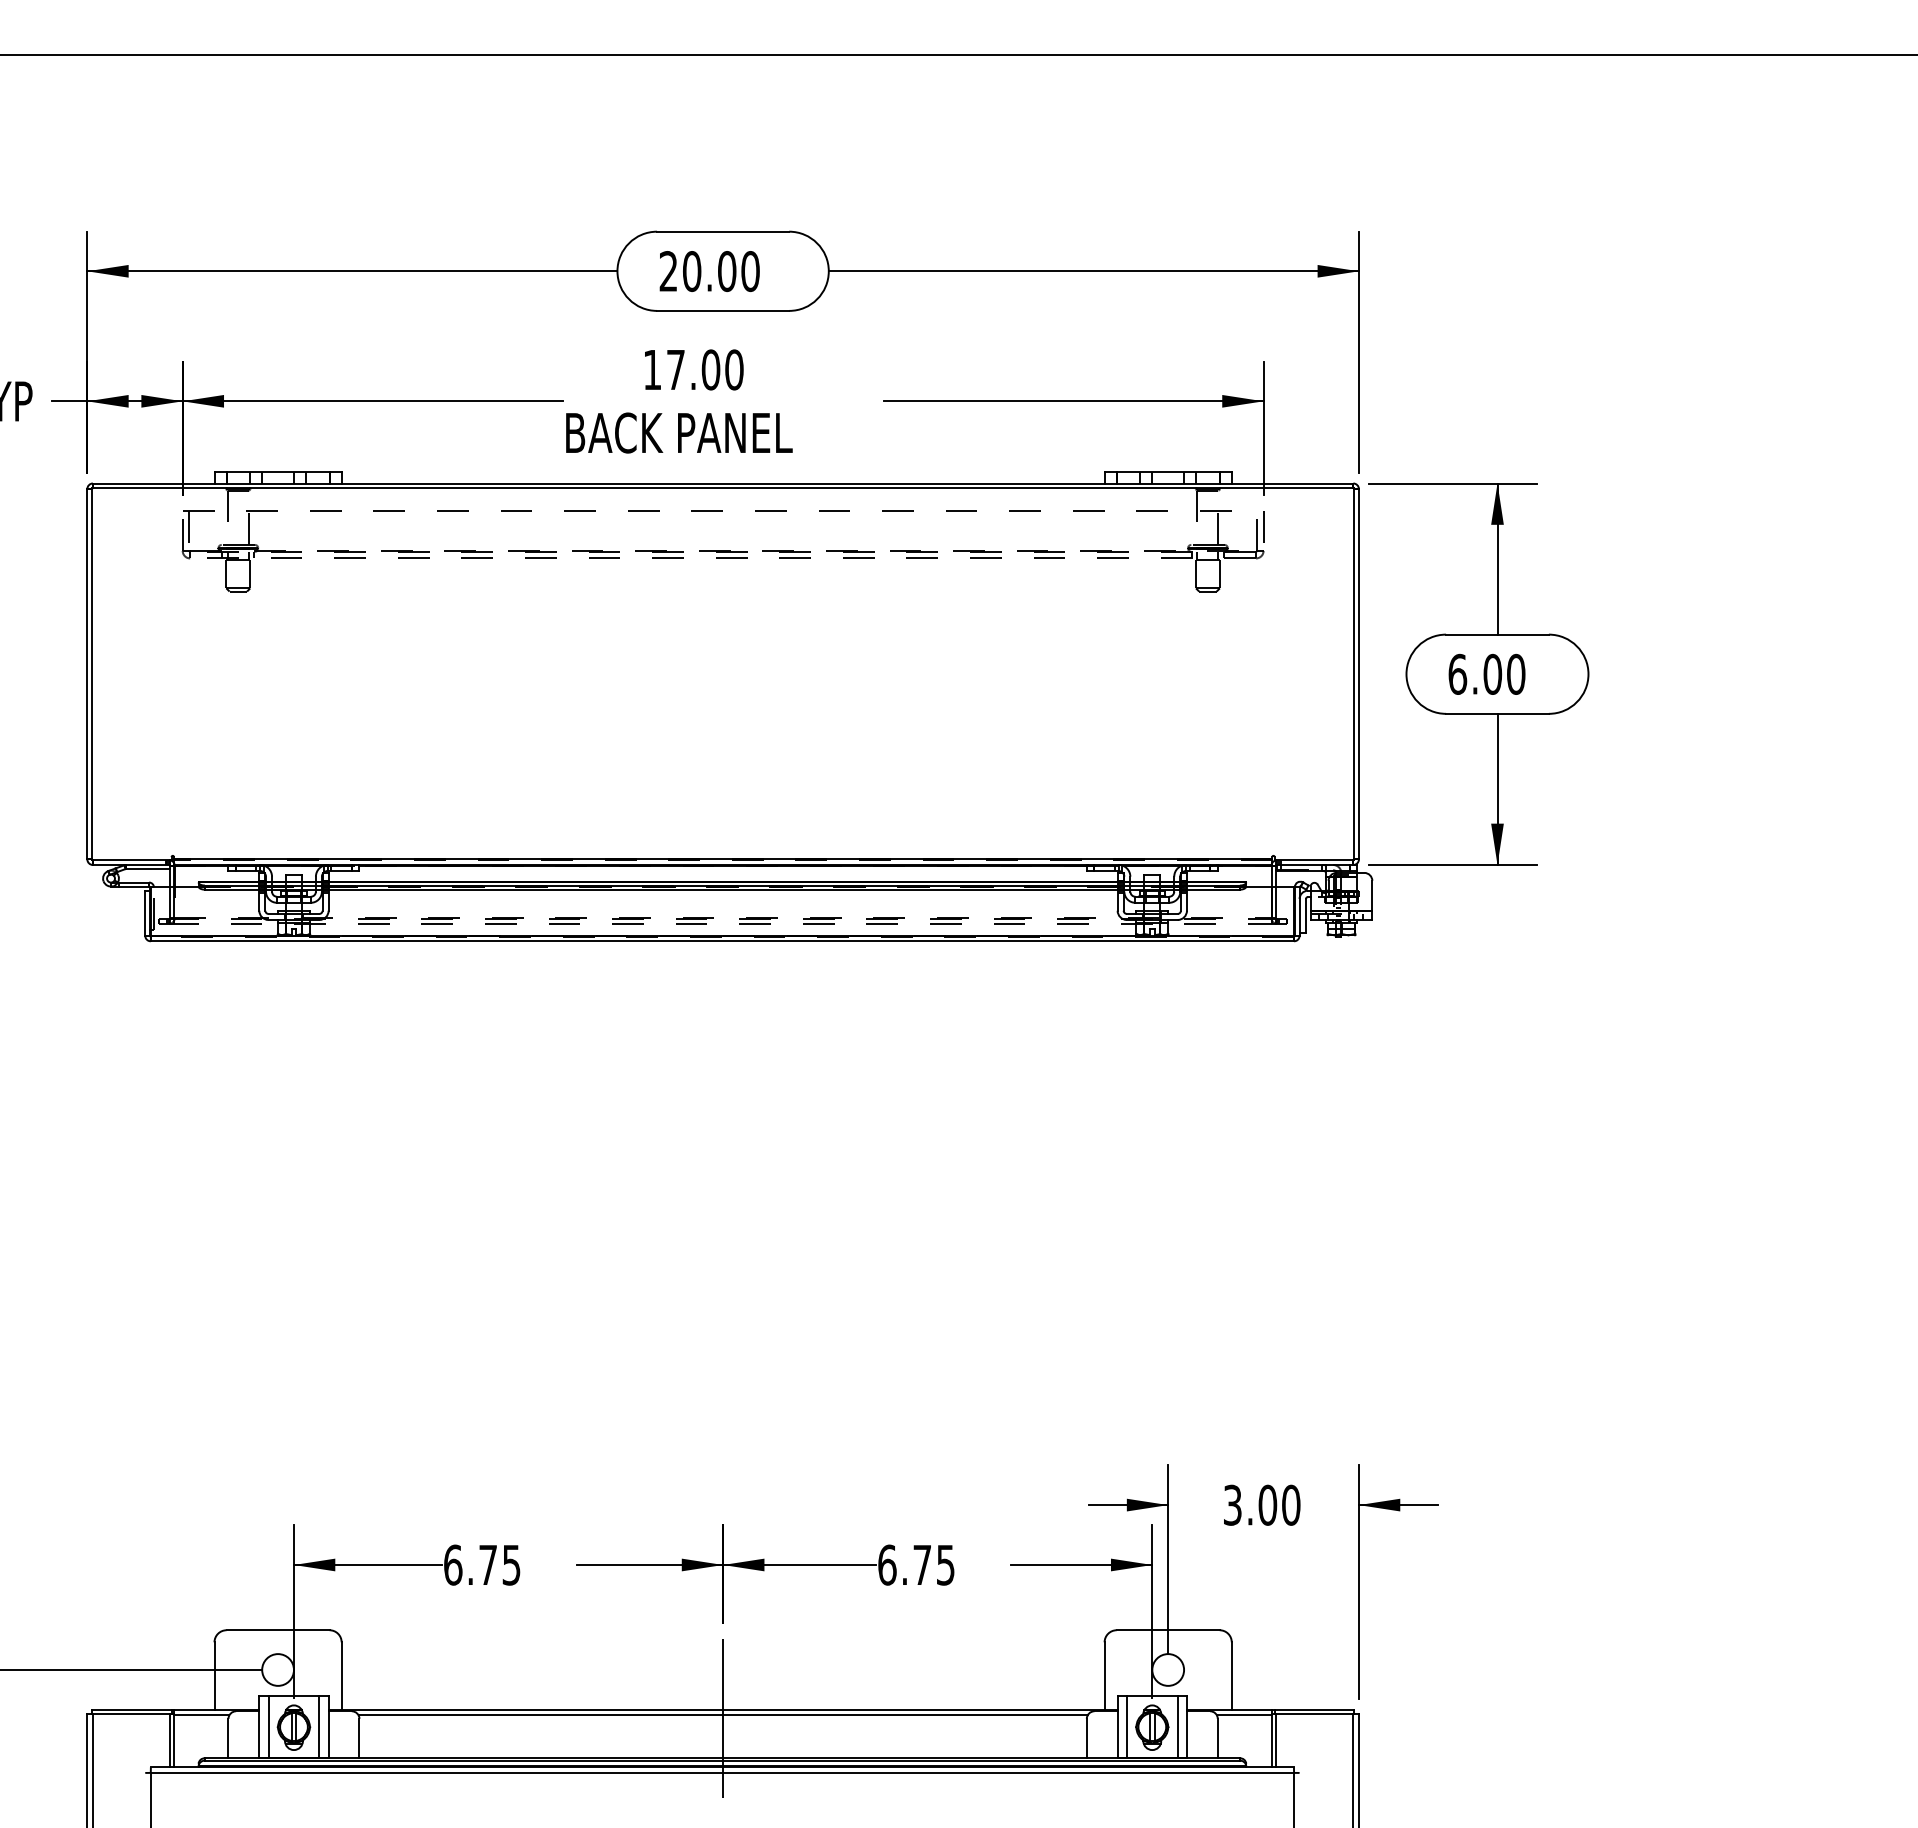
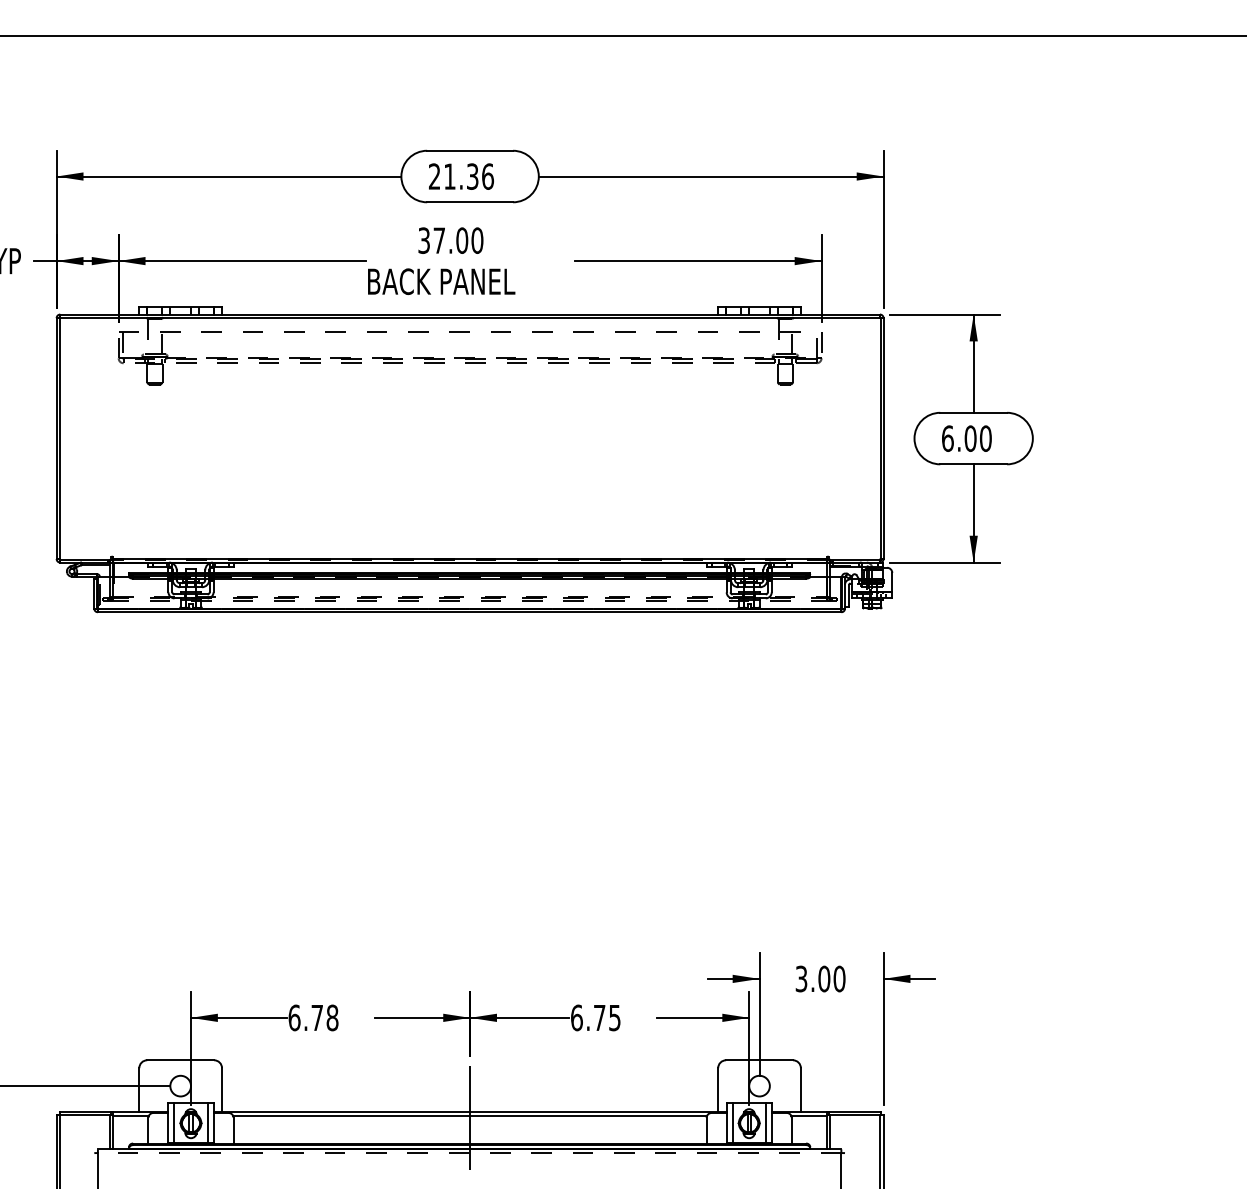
text: (722, 271) -> (469, 176), 20.00 -> 21.36
text: (651, 369) -> (423, 240), 17.00 -> 37.00
text: (511, 1564) -> (332, 1017), 6.75 -> 6.78
line: (722, 1773) -> (469, 1153), solid -> dashed

